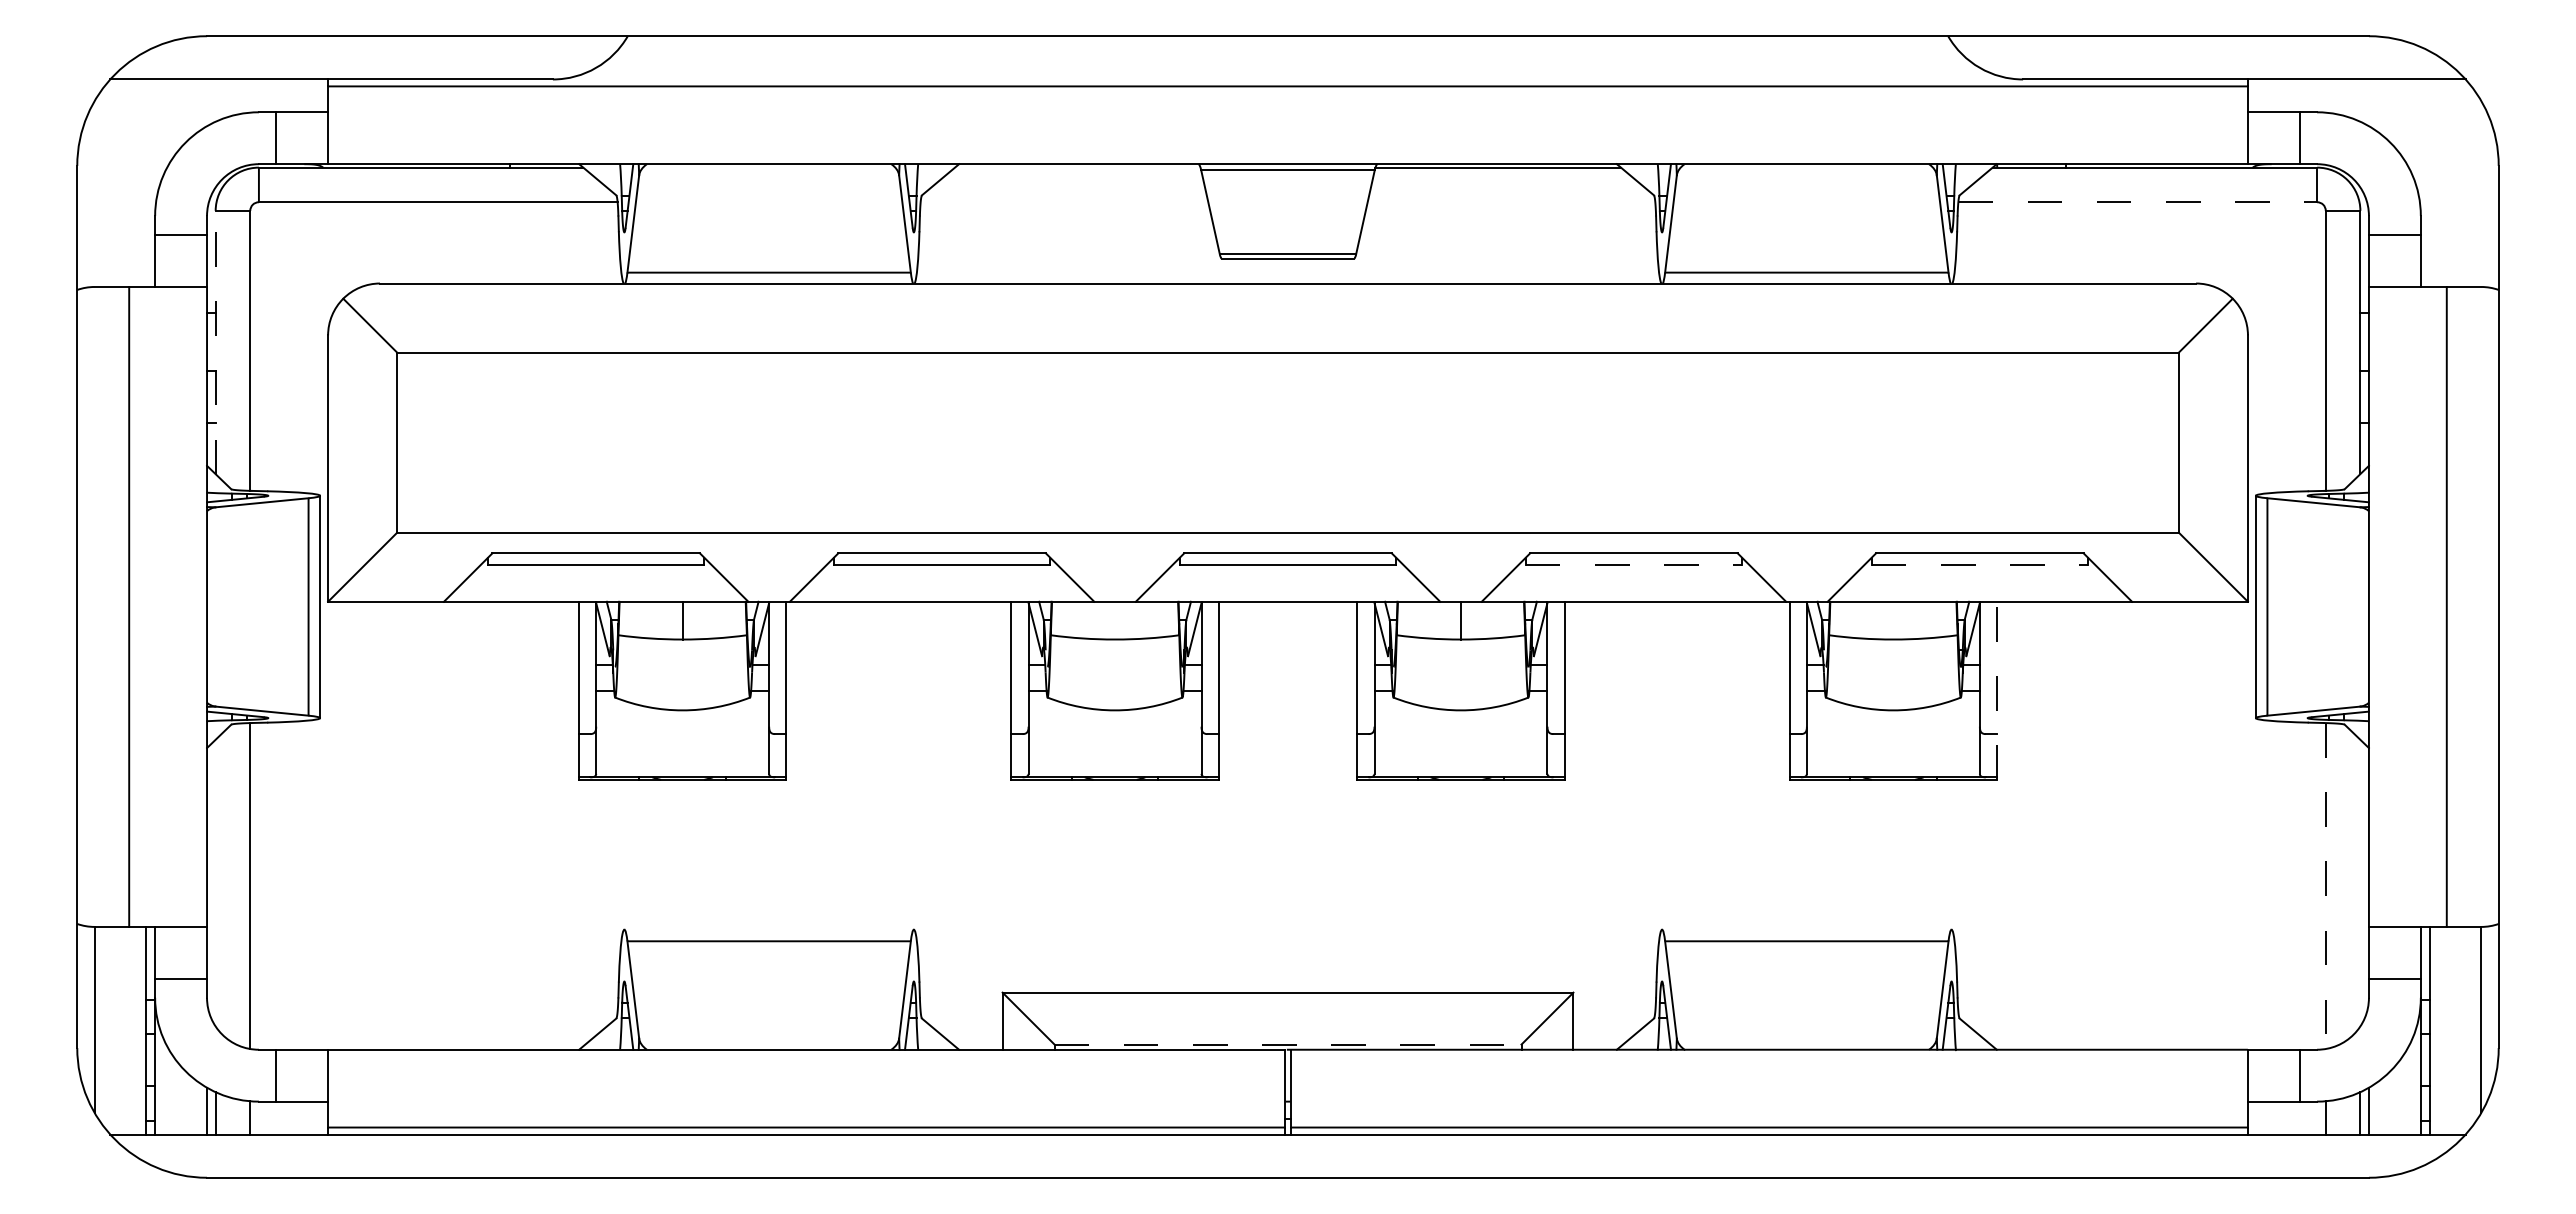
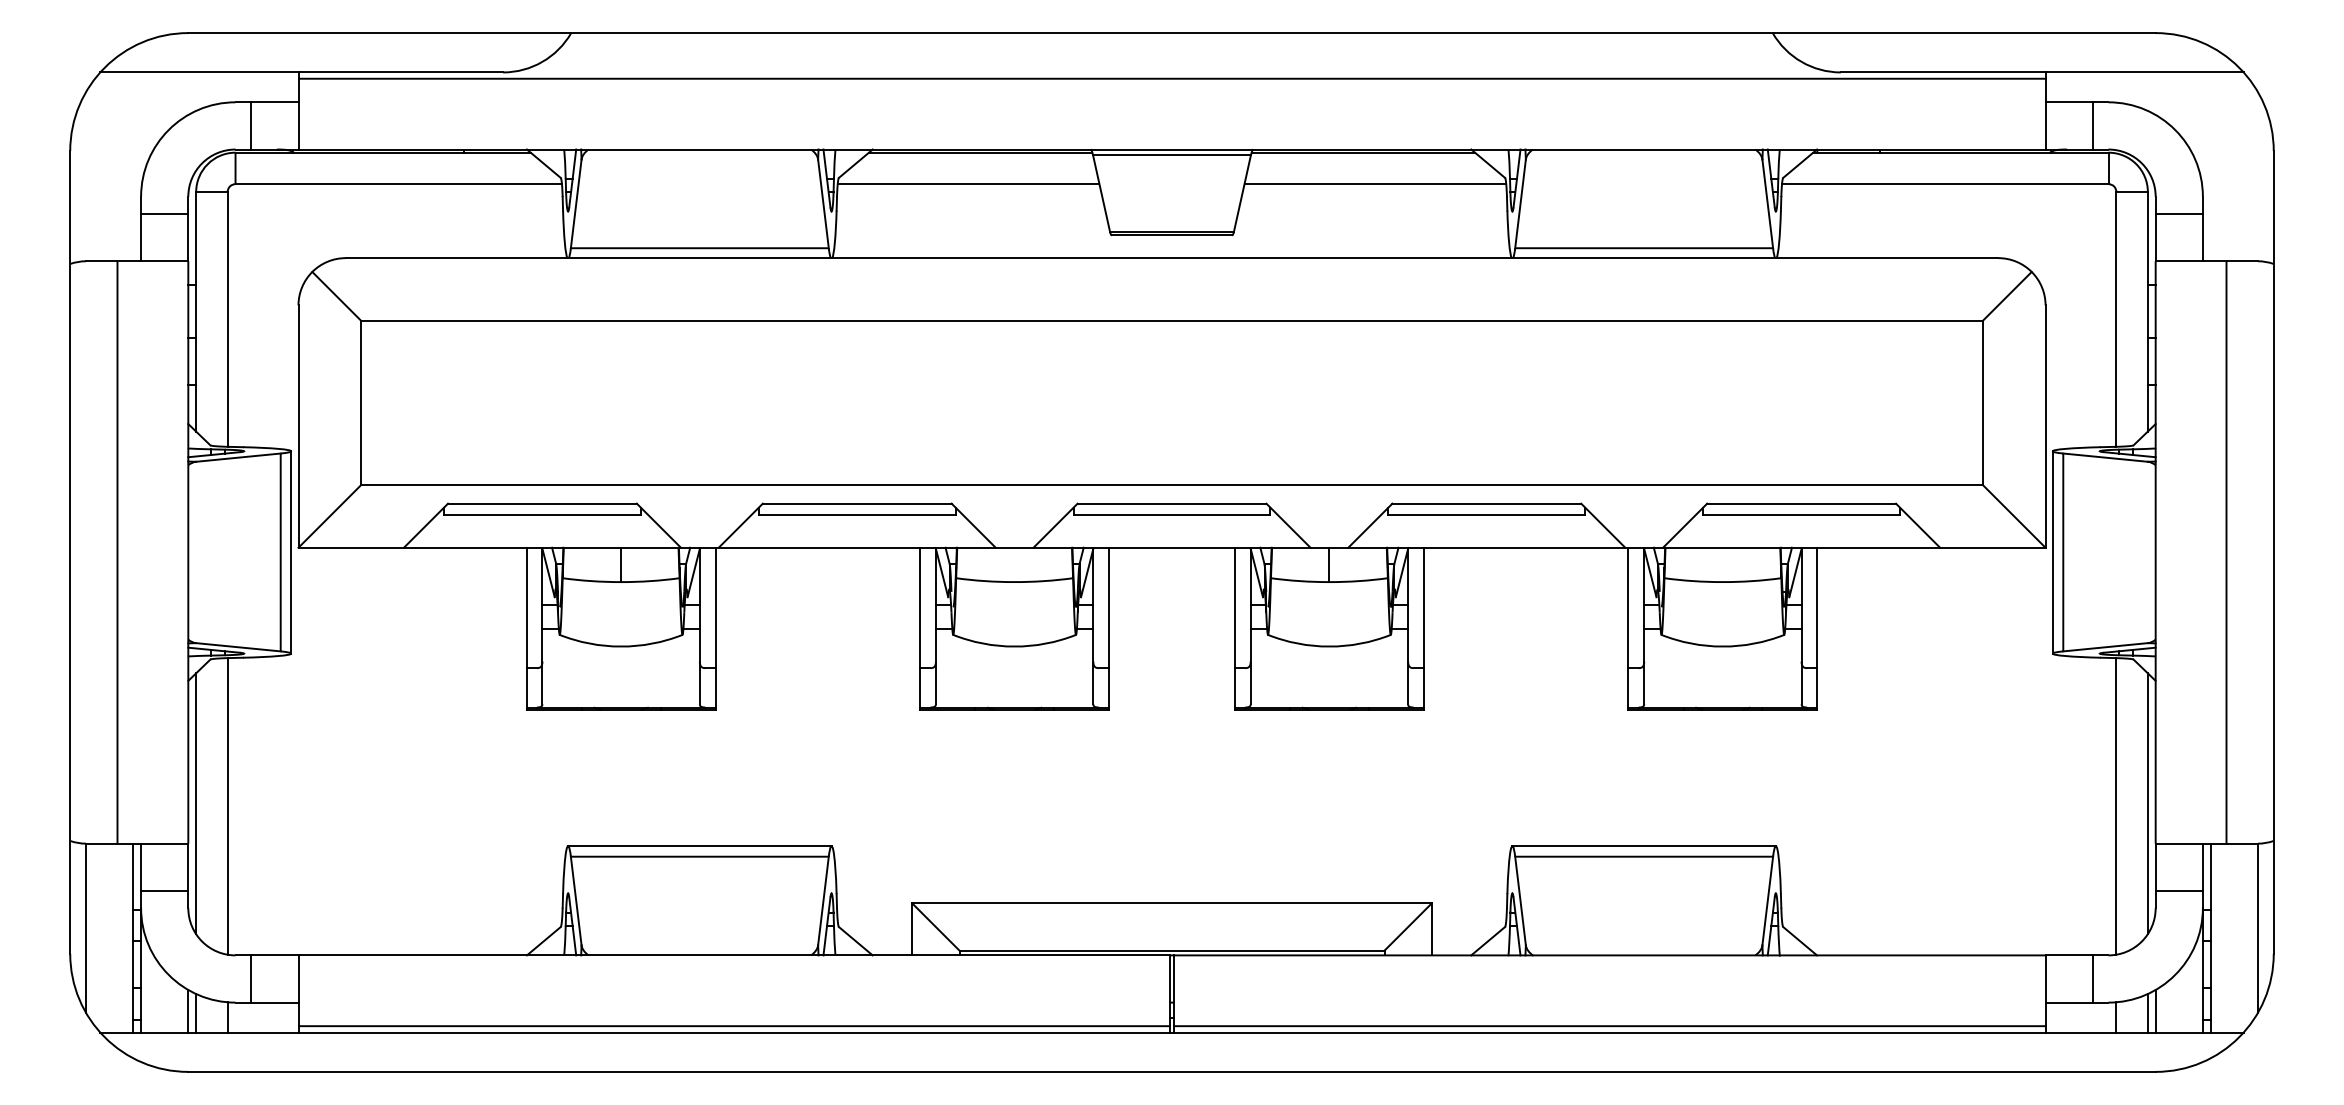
line: (1077, 167) -> (980, 152), added
line: (1064, 202) -> (968, 184), added
line: (1511, 202) -> (1375, 184), added
line: (2138, 202) -> (1945, 184), dashed -> solid
line: (215, 342) -> (196, 311), dashed -> solid
line: (1634, 565) -> (1487, 514), dashed -> solid
line: (1980, 565) -> (1802, 514), dashed -> solid
line: (1997, 690) -> (1817, 628), dashed -> solid
line: (215, 882) -> (196, 803), added
line: (2360, 882) -> (2147, 803), added
line: (2325, 886) -> (2116, 806), dashed -> solid
line: (768, 929) -> (699, 845), added
line: (1806, 929) -> (1643, 845), added
line: (1288, 1044) -> (1172, 950), dashed -> solid

